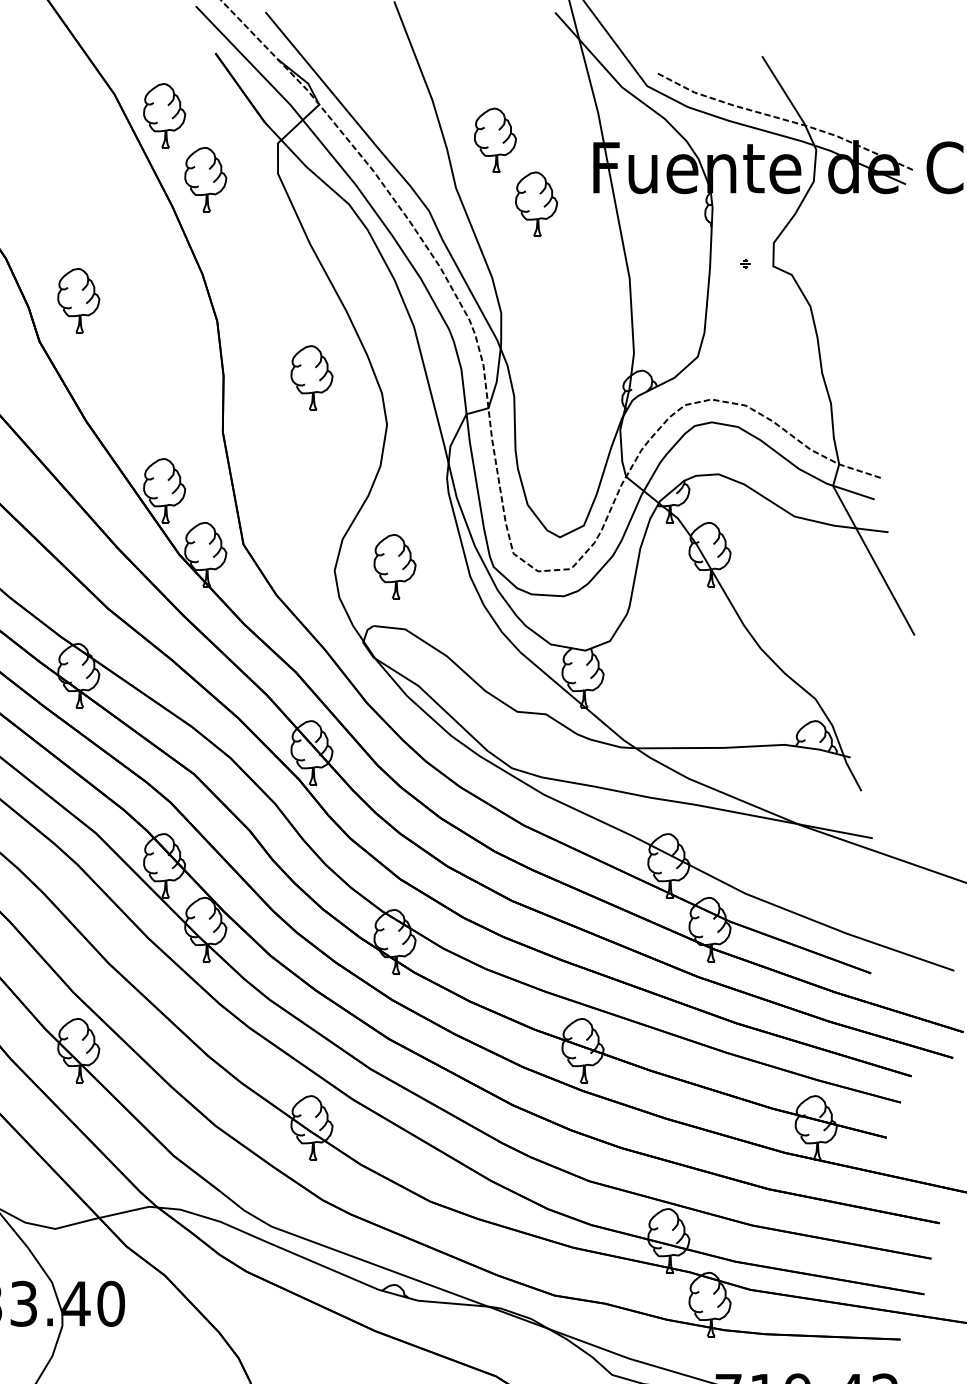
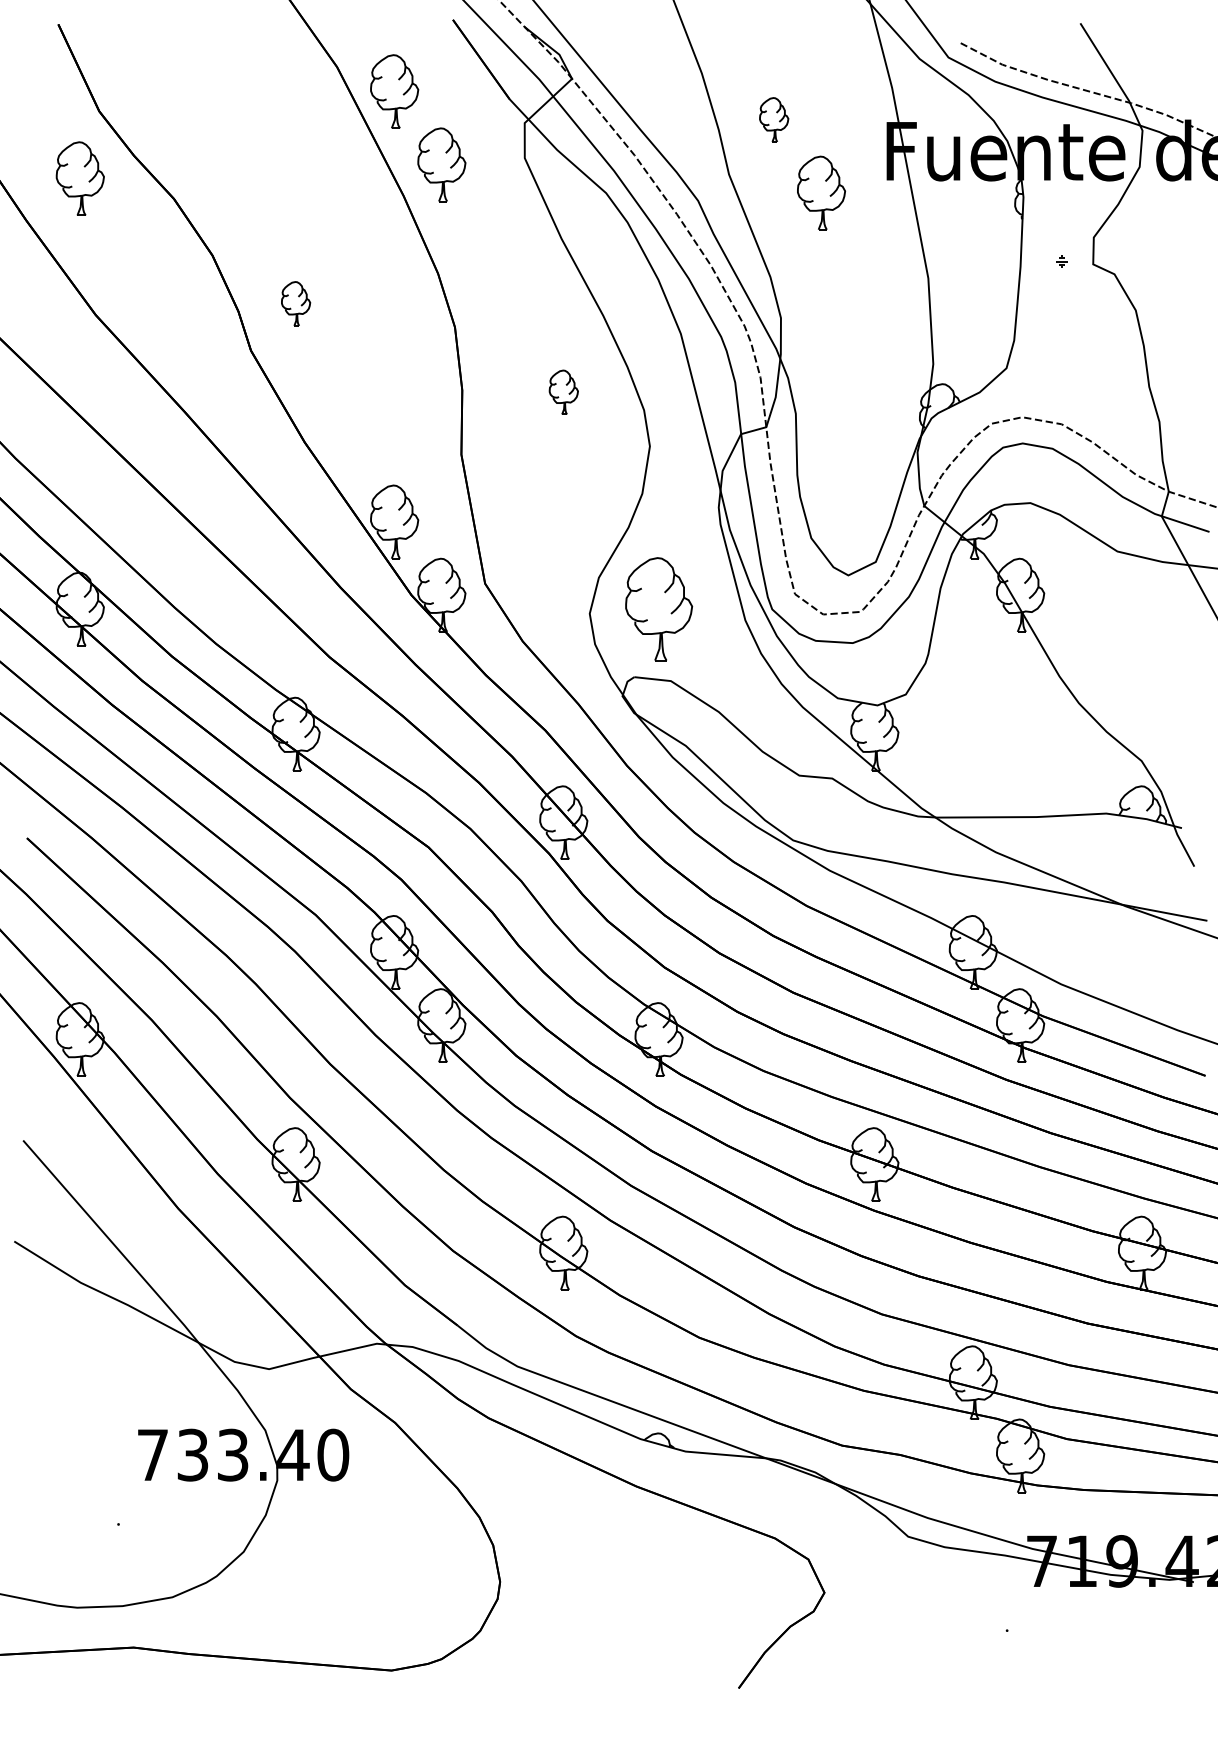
part: (494, 140) -> (773, 119), size x0.6
part: (78, 300) -> (295, 303), size x0.6
part: (311, 377) -> (563, 392), size x0.6
part: (394, 566) -> (658, 608), size x1.4

